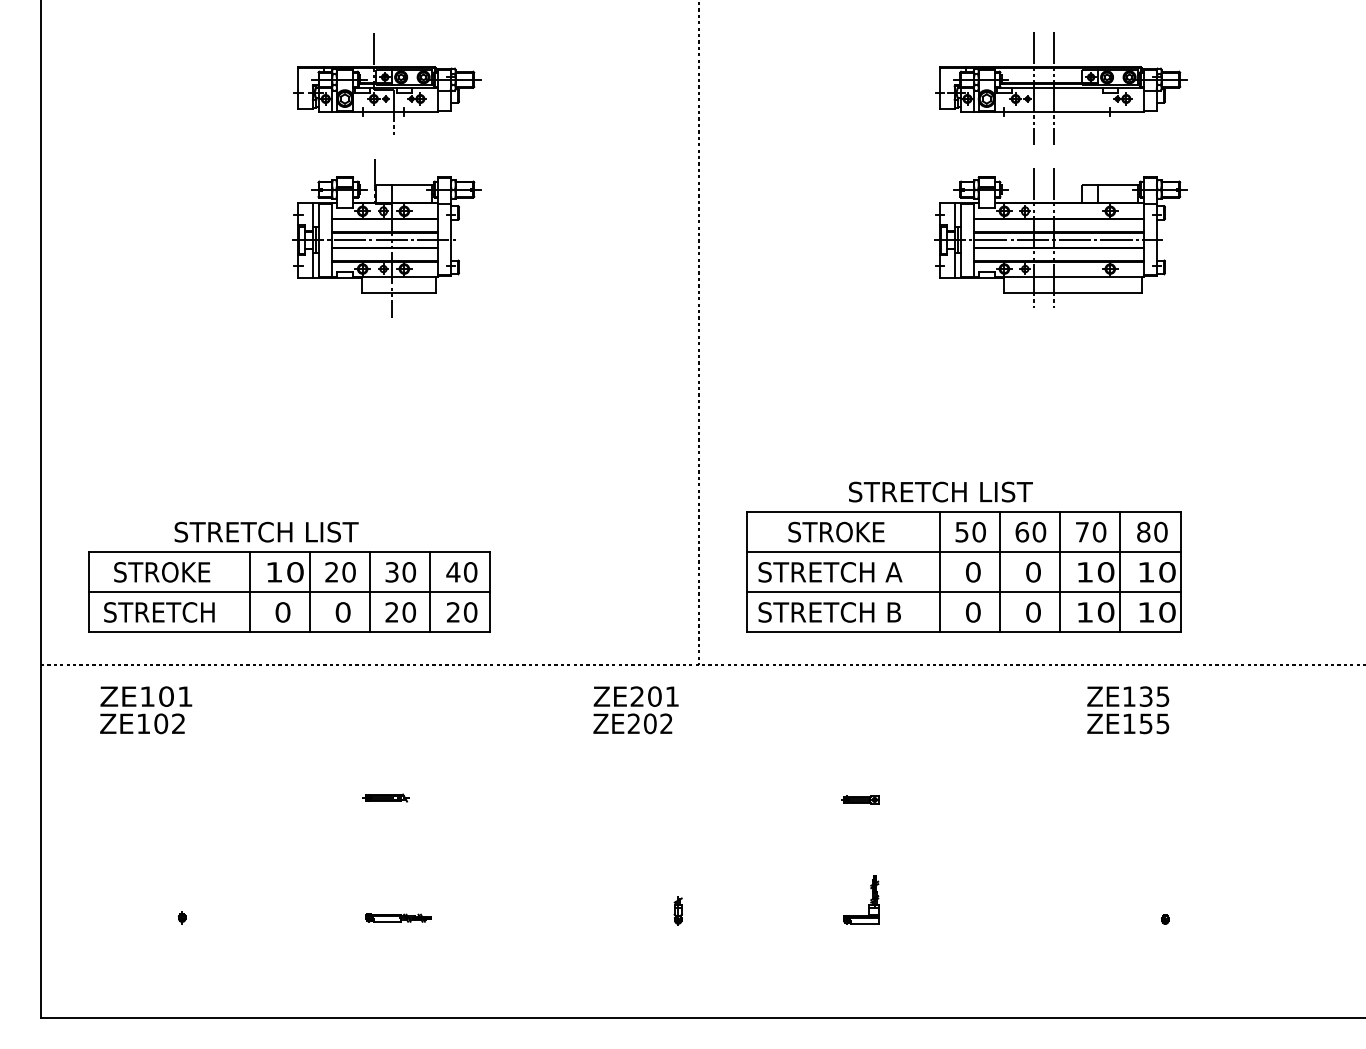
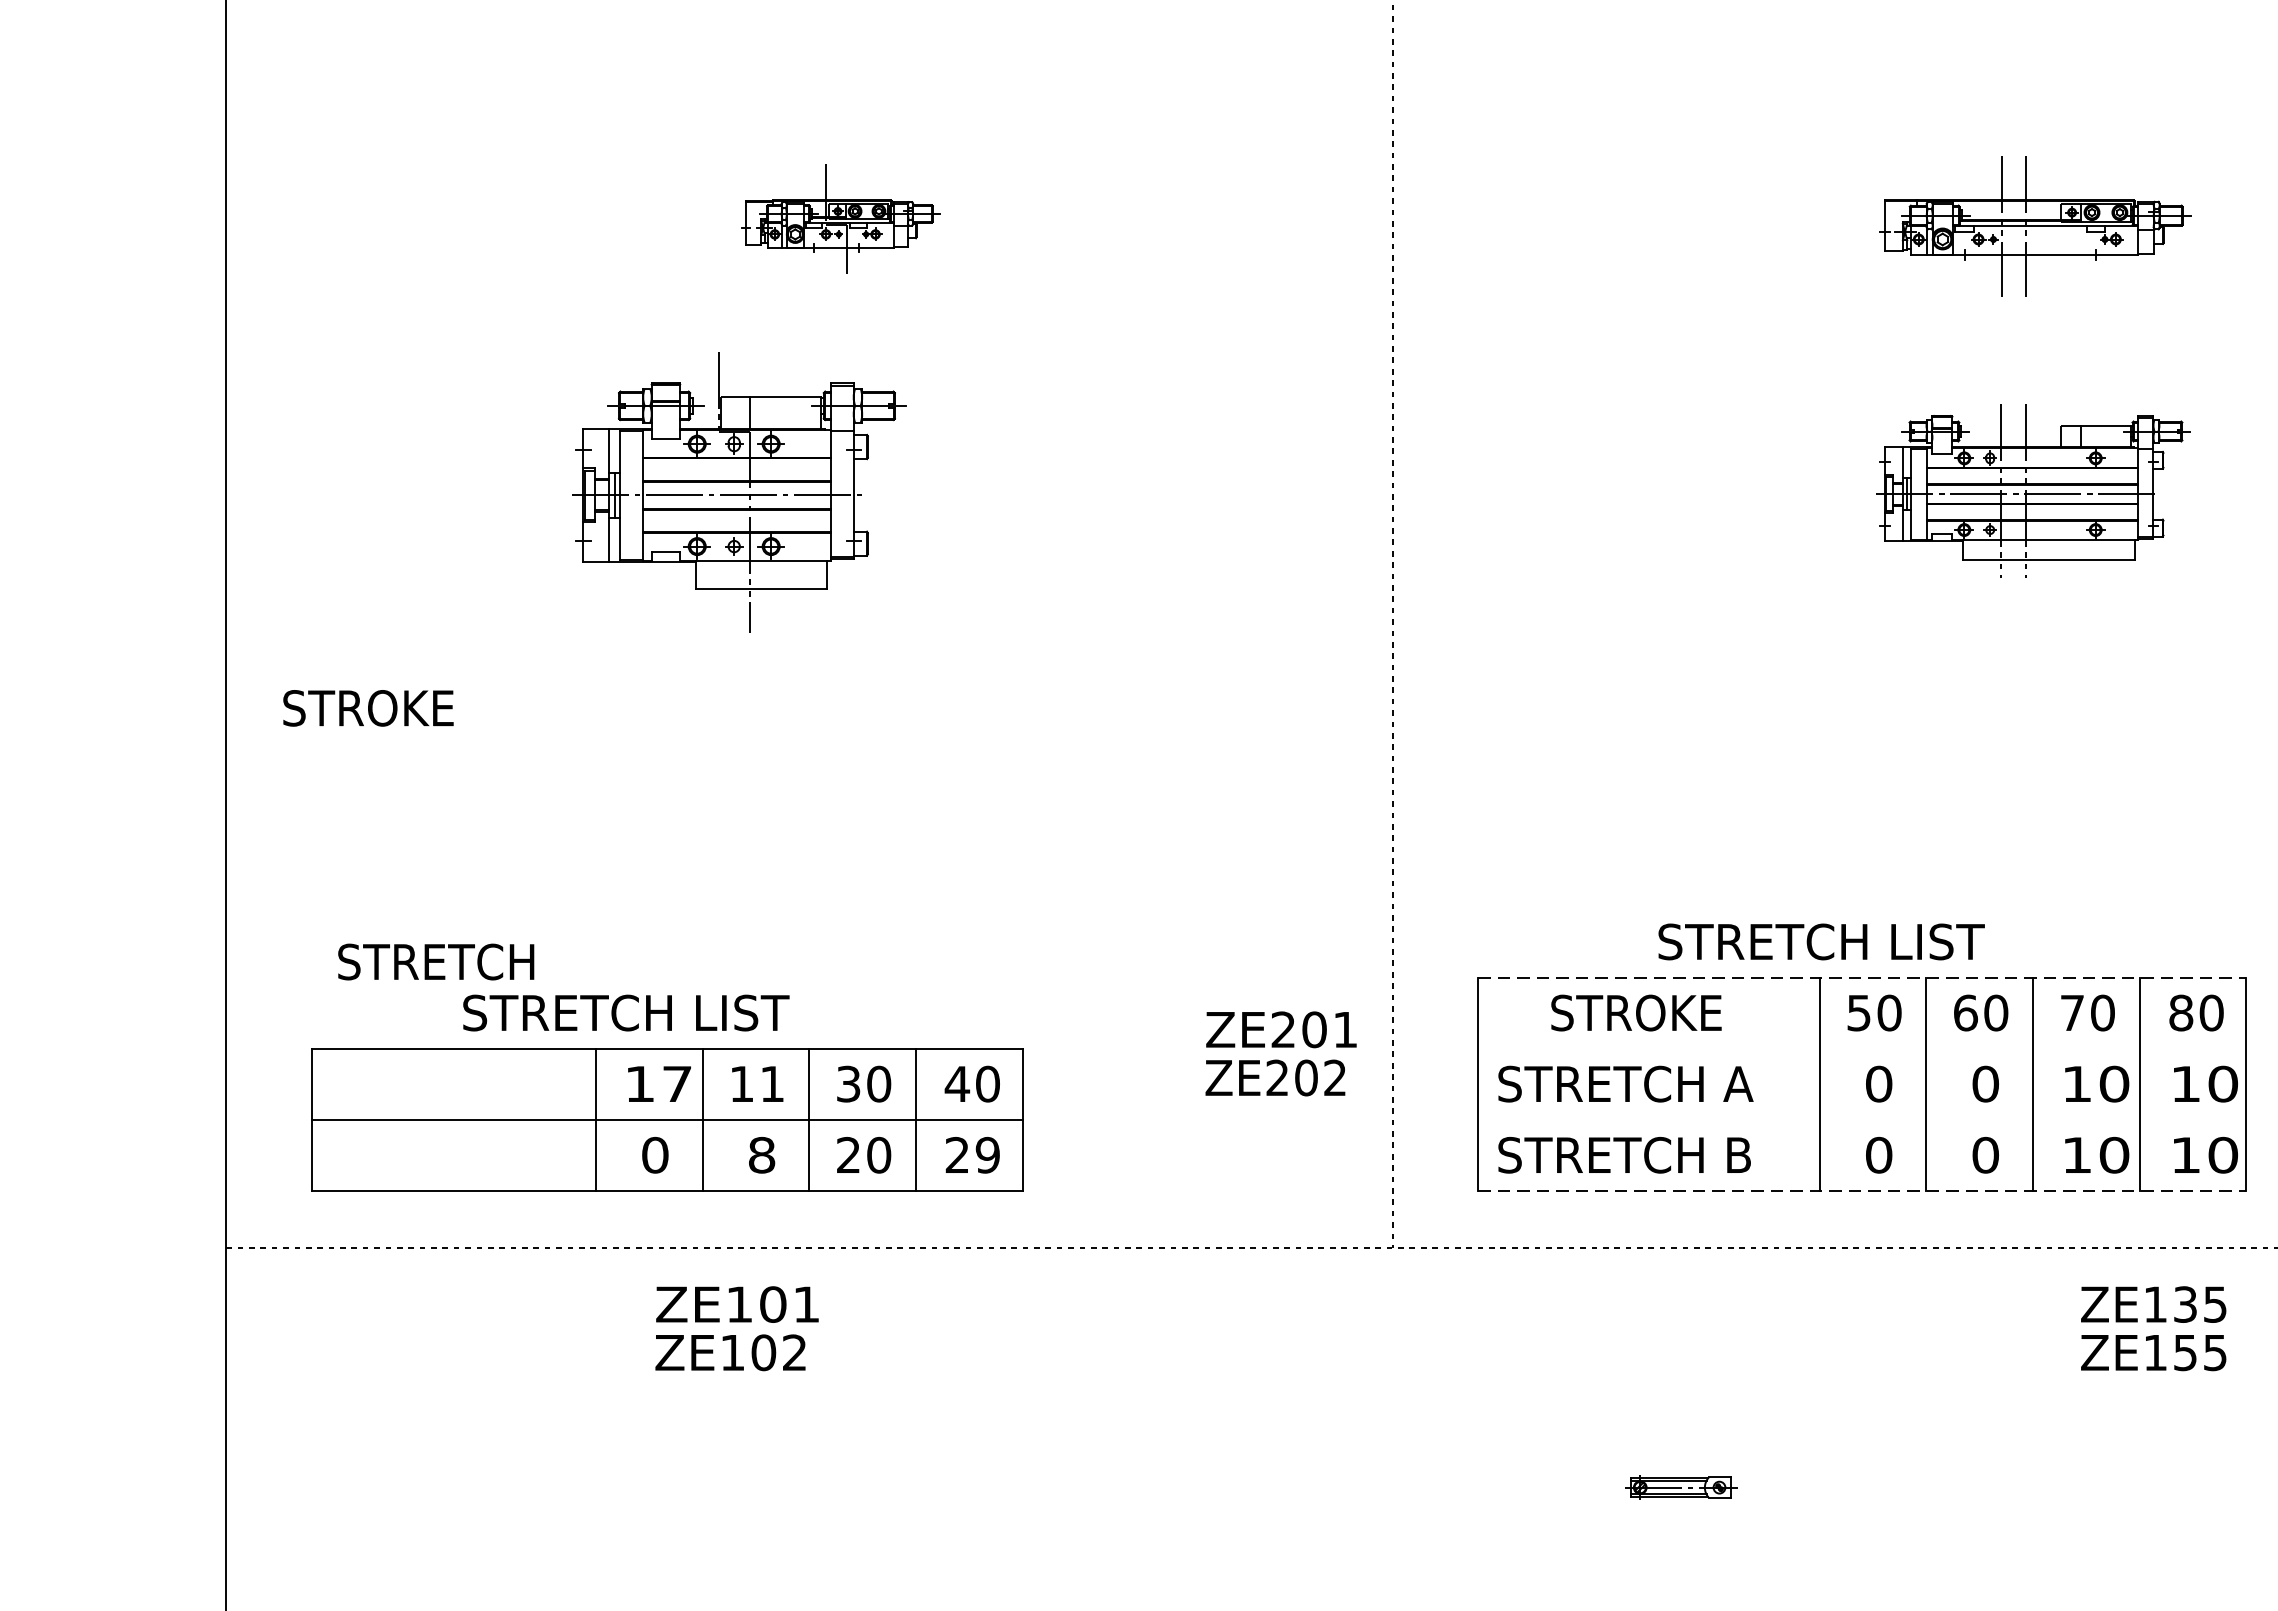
part: (387, 83) -> (840, 217), size x0.6
part: (1061, 88) -> (2035, 226), size x0.7
part: (1060, 237) -> (2033, 490), size x0.7
part: (386, 238) -> (739, 492), moved
line: (963, 512) -> (1861, 978), solid -> dashed
line: (963, 552) -> (1861, 1049), removed
text: (162, 572) -> (368, 708), moved
text: (295, 572) -> (677, 1084), 10 -> 17
text: (340, 572) -> (757, 1084), 20 -> 11
line: (963, 592) -> (1861, 1119), removed
text: (159, 612) -> (436, 962), moved
text: (342, 612) -> (760, 1155), 0 -> 8
text: (470, 612) -> (987, 1155), 20 -> 29
line: (963, 632) -> (1861, 1190), solid -> dashed
text: (146, 710) -> (737, 1329), moved
text: (635, 710) -> (1280, 1054), moved
part: (385, 797) -> (837, 1483), removed
part: (860, 799) -> (1679, 1486), size x1.6

